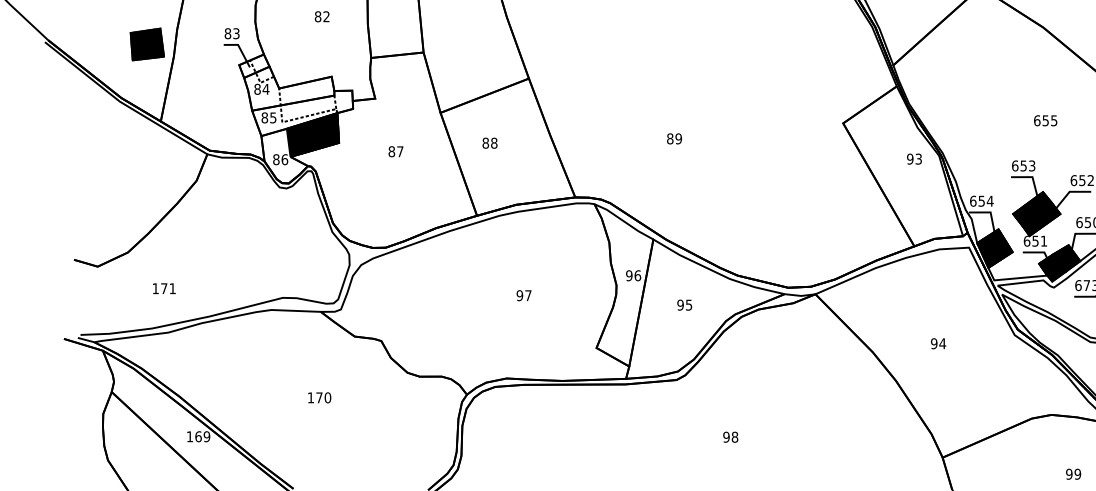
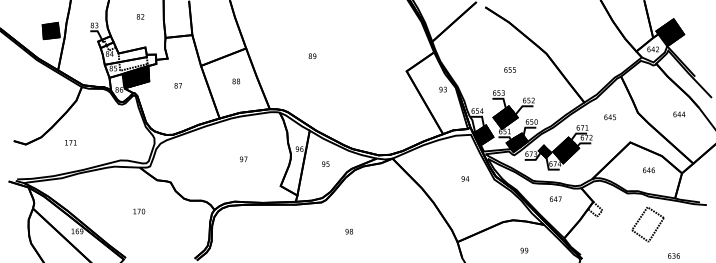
text: (674, 137) -> (312, 55), moved
text: (490, 143) -> (236, 81), moved
text: (163, 288) -> (70, 142), moved
text: (938, 342) -> (465, 178), moved

